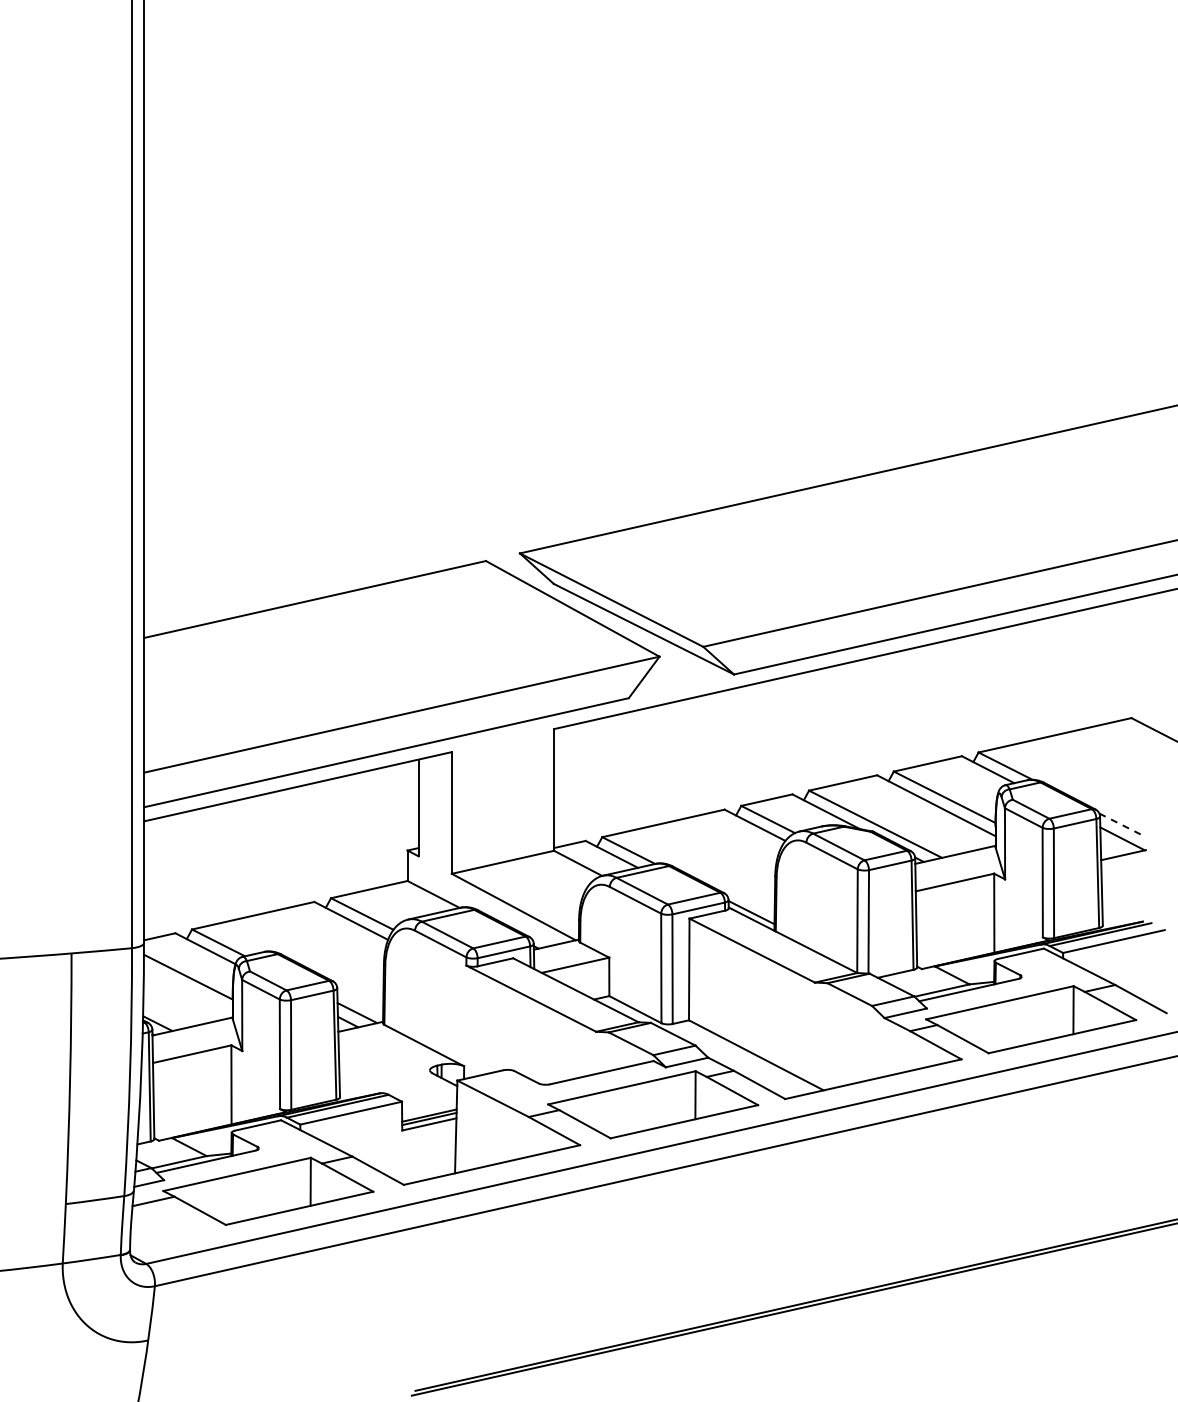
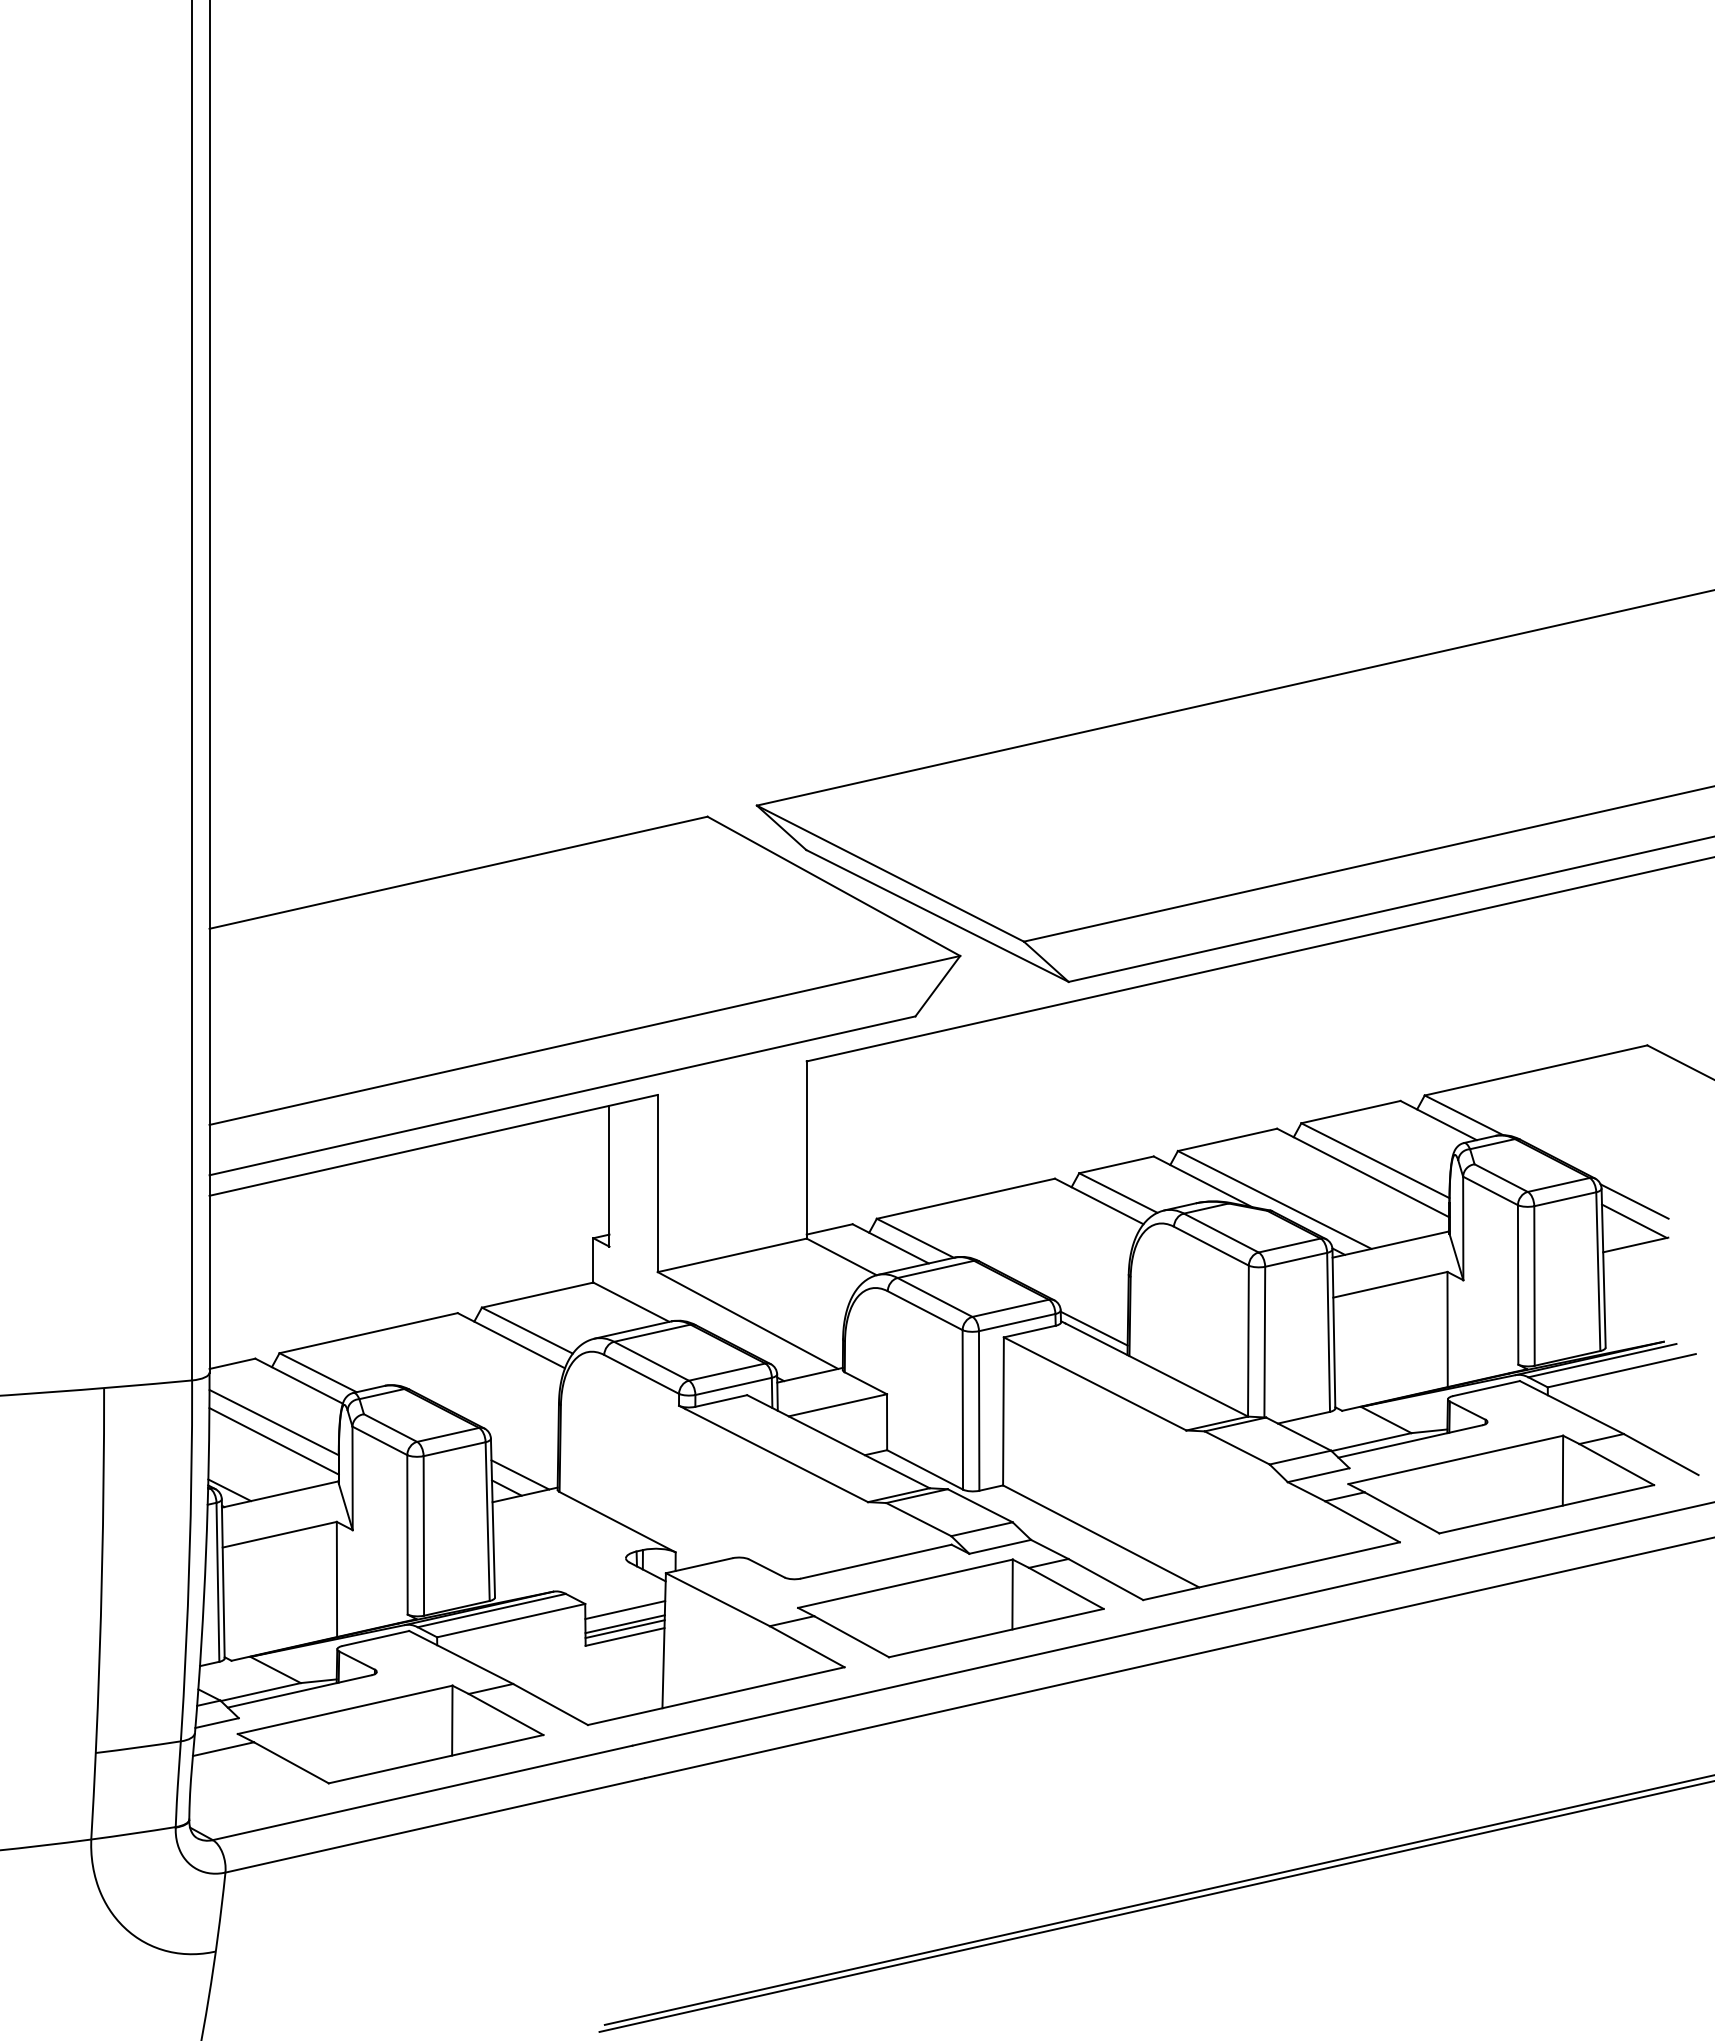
line: (1123, 825) -> (1635, 1201), dashed -> solid
line: (187, 989) -> (272, 1440), added
line: (429, 1105) -> (625, 1609), added

